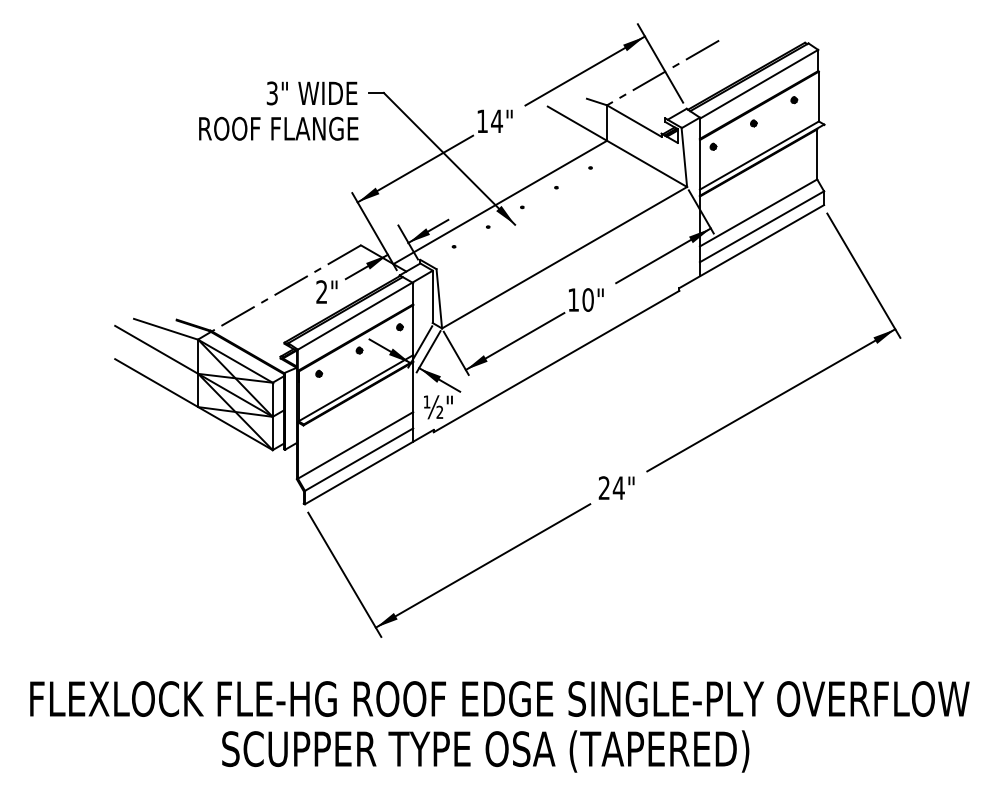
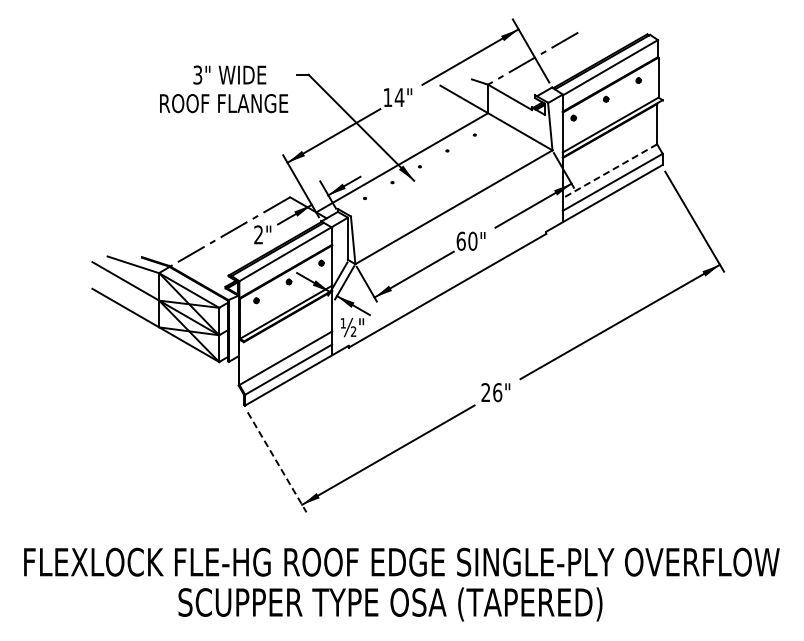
text: (311, 92) -> (229, 74), moved
line: (757, 213) -> (609, 171), solid -> dashed
text: (572, 299) -> (460, 240), 10" -> 60"
text: (618, 488) -> (497, 392), 24" -> 26"
line: (345, 575) -> (277, 462), solid -> dashed

